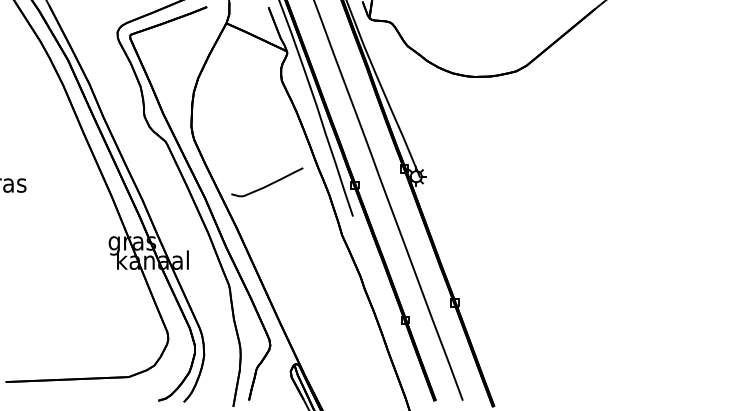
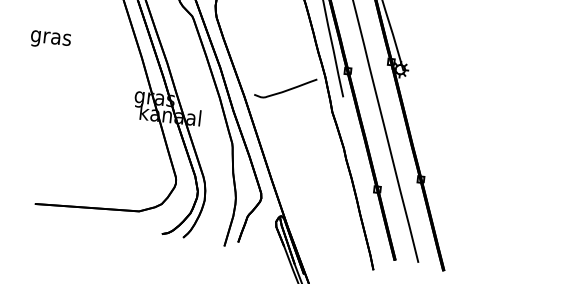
curve: (267, 184) -> (285, 89), moved

